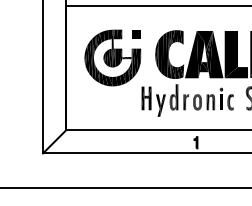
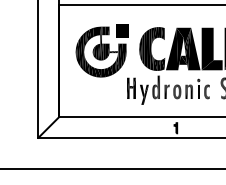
part: (136, 34) -> (122, 30), size x1.6

